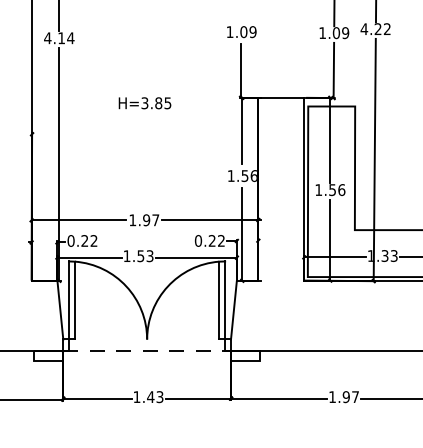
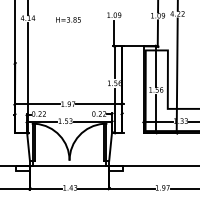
text: (144, 102) -> (68, 19), moved
line: (147, 351) -> (69, 166), dashed -> solid

